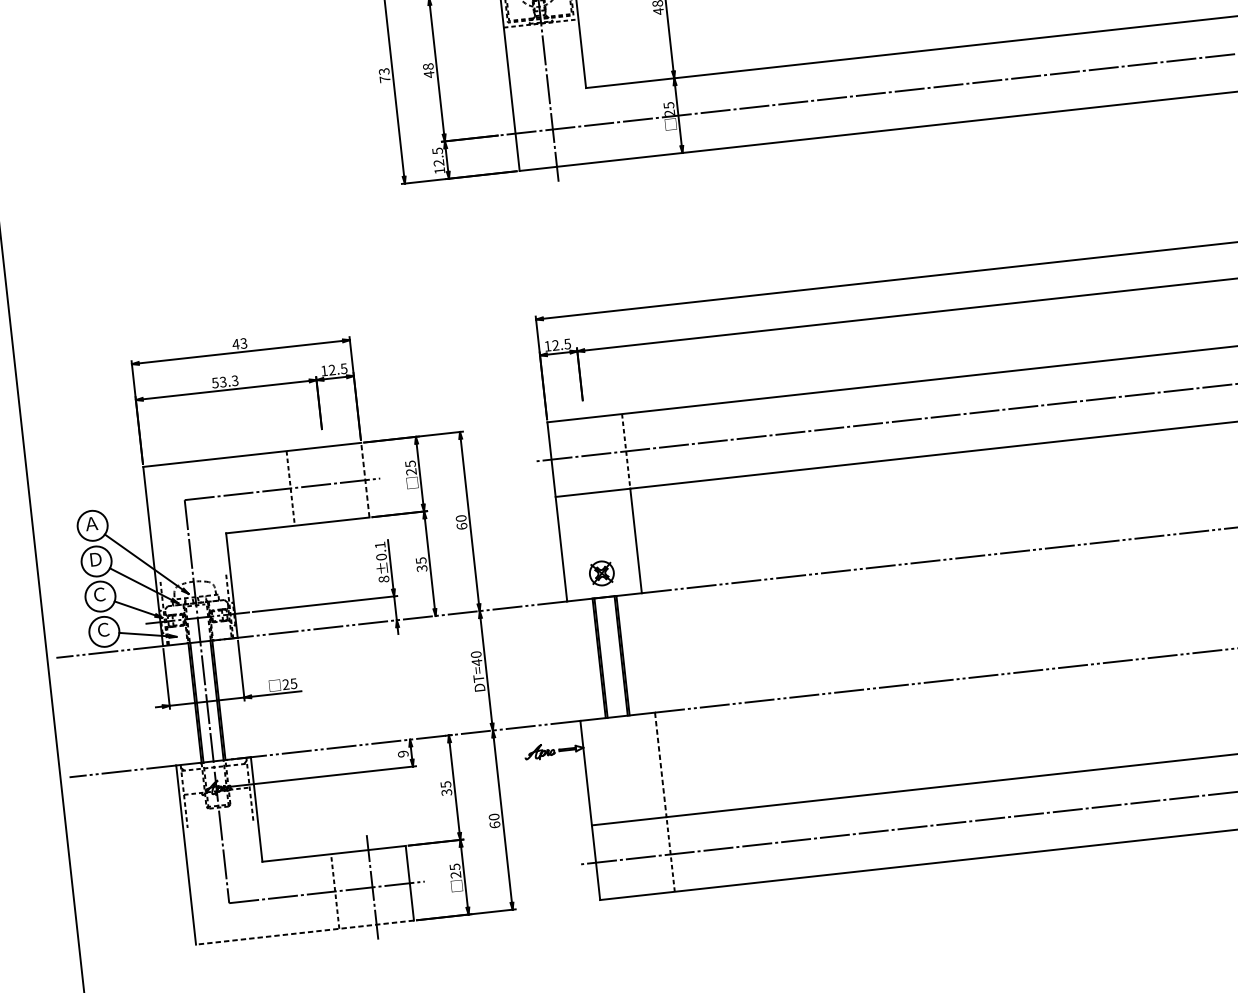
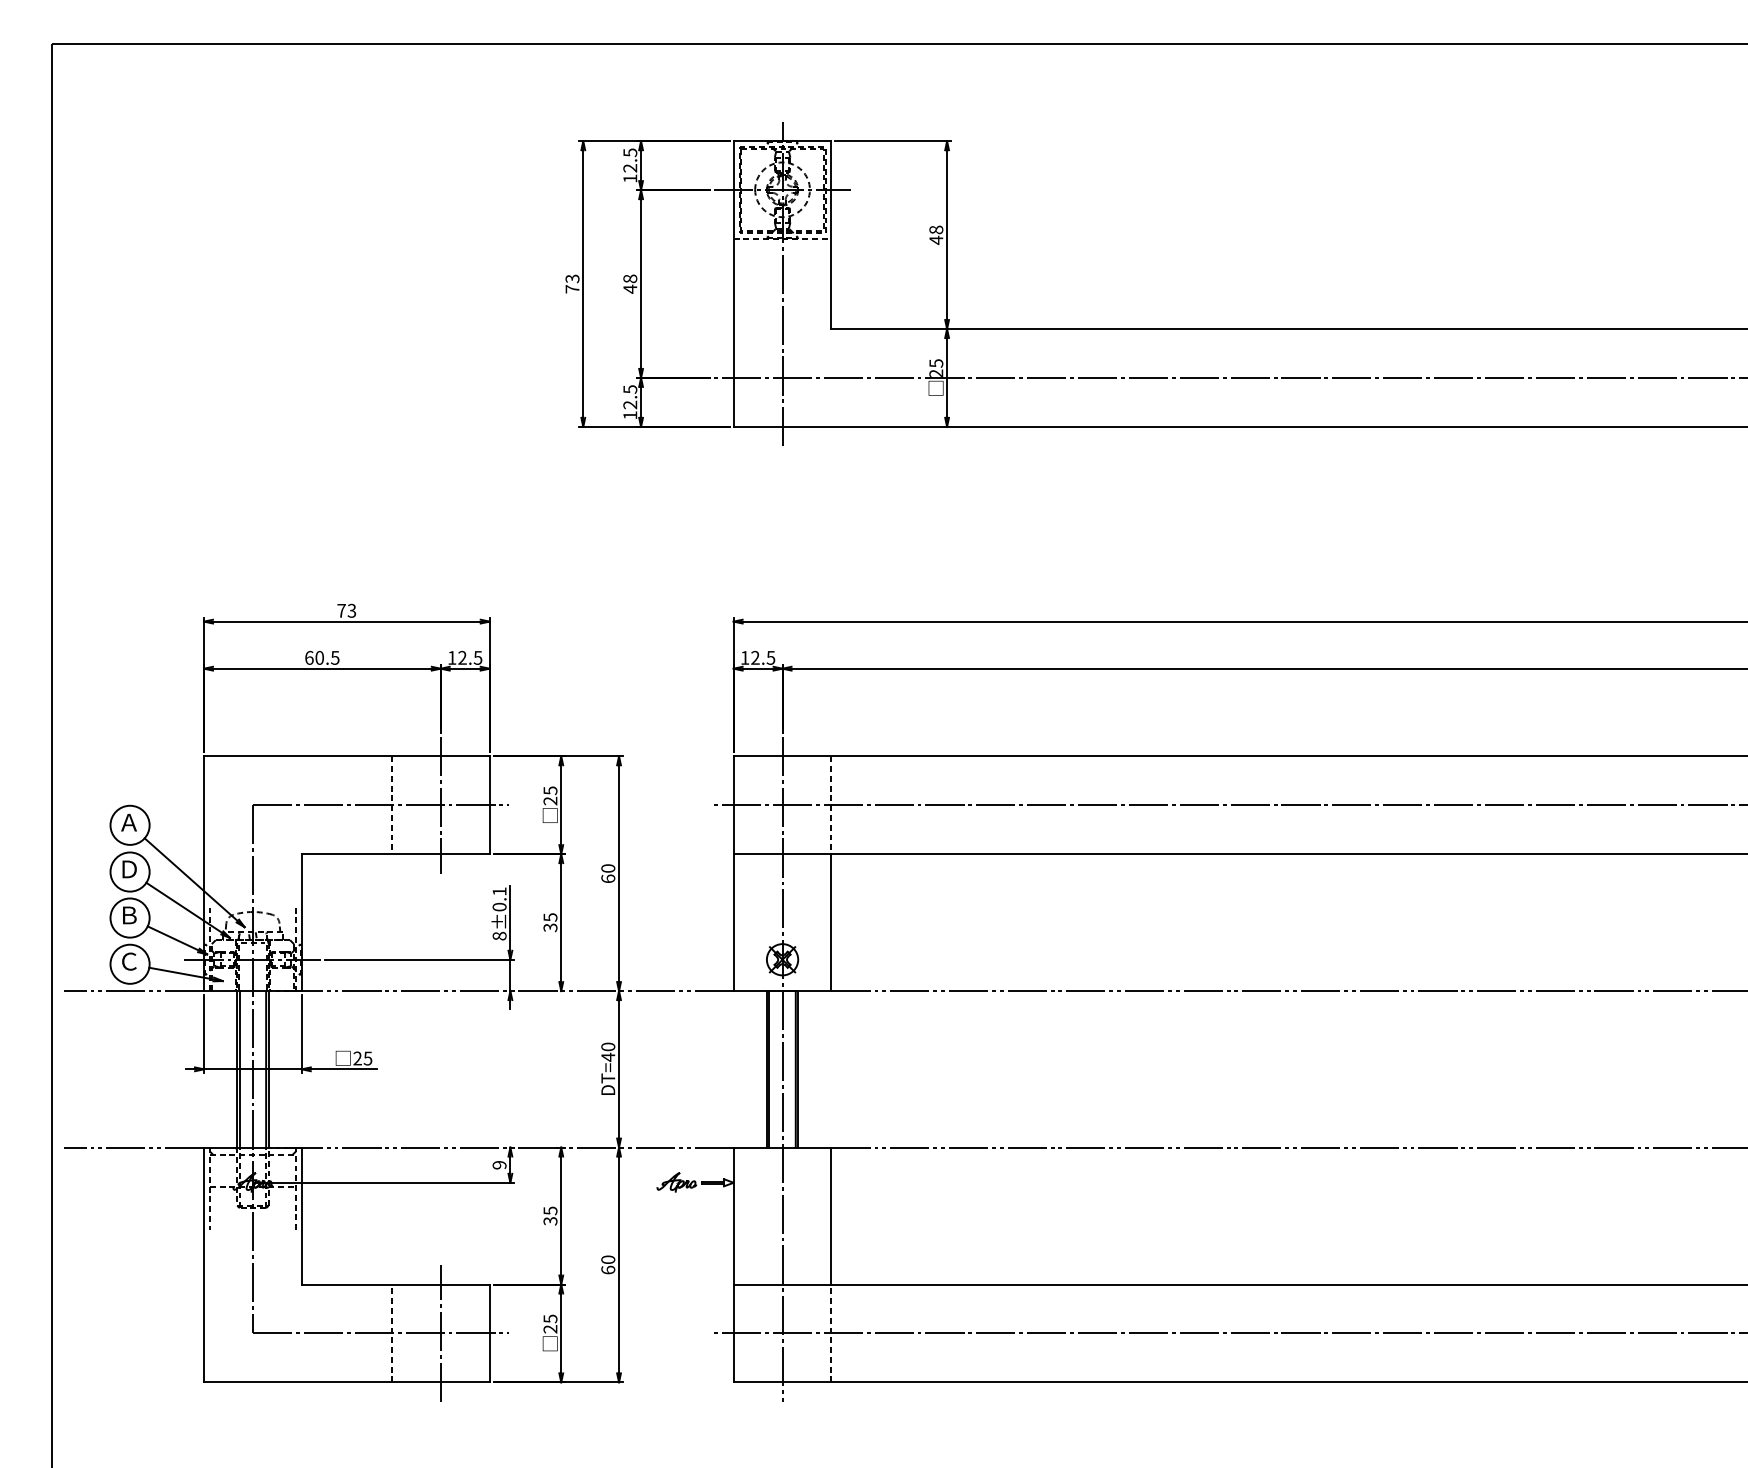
text: (235, 344) -> (341, 610), 43 -> 73
text: (225, 381) -> (322, 657), 53.3 -> 60.5
line: (365, 480) -> (489, 805), dashed -> solid
line: (327, 483) -> (440, 804), added
text: (99, 594) -> (129, 915), Ｃ -> Ｂ
line: (610, 656) -> (782, 1068), added
line: (660, 765) -> (831, 1216), dashed -> solid
line: (304, 932) -> (346, 1382), dashed -> solid

